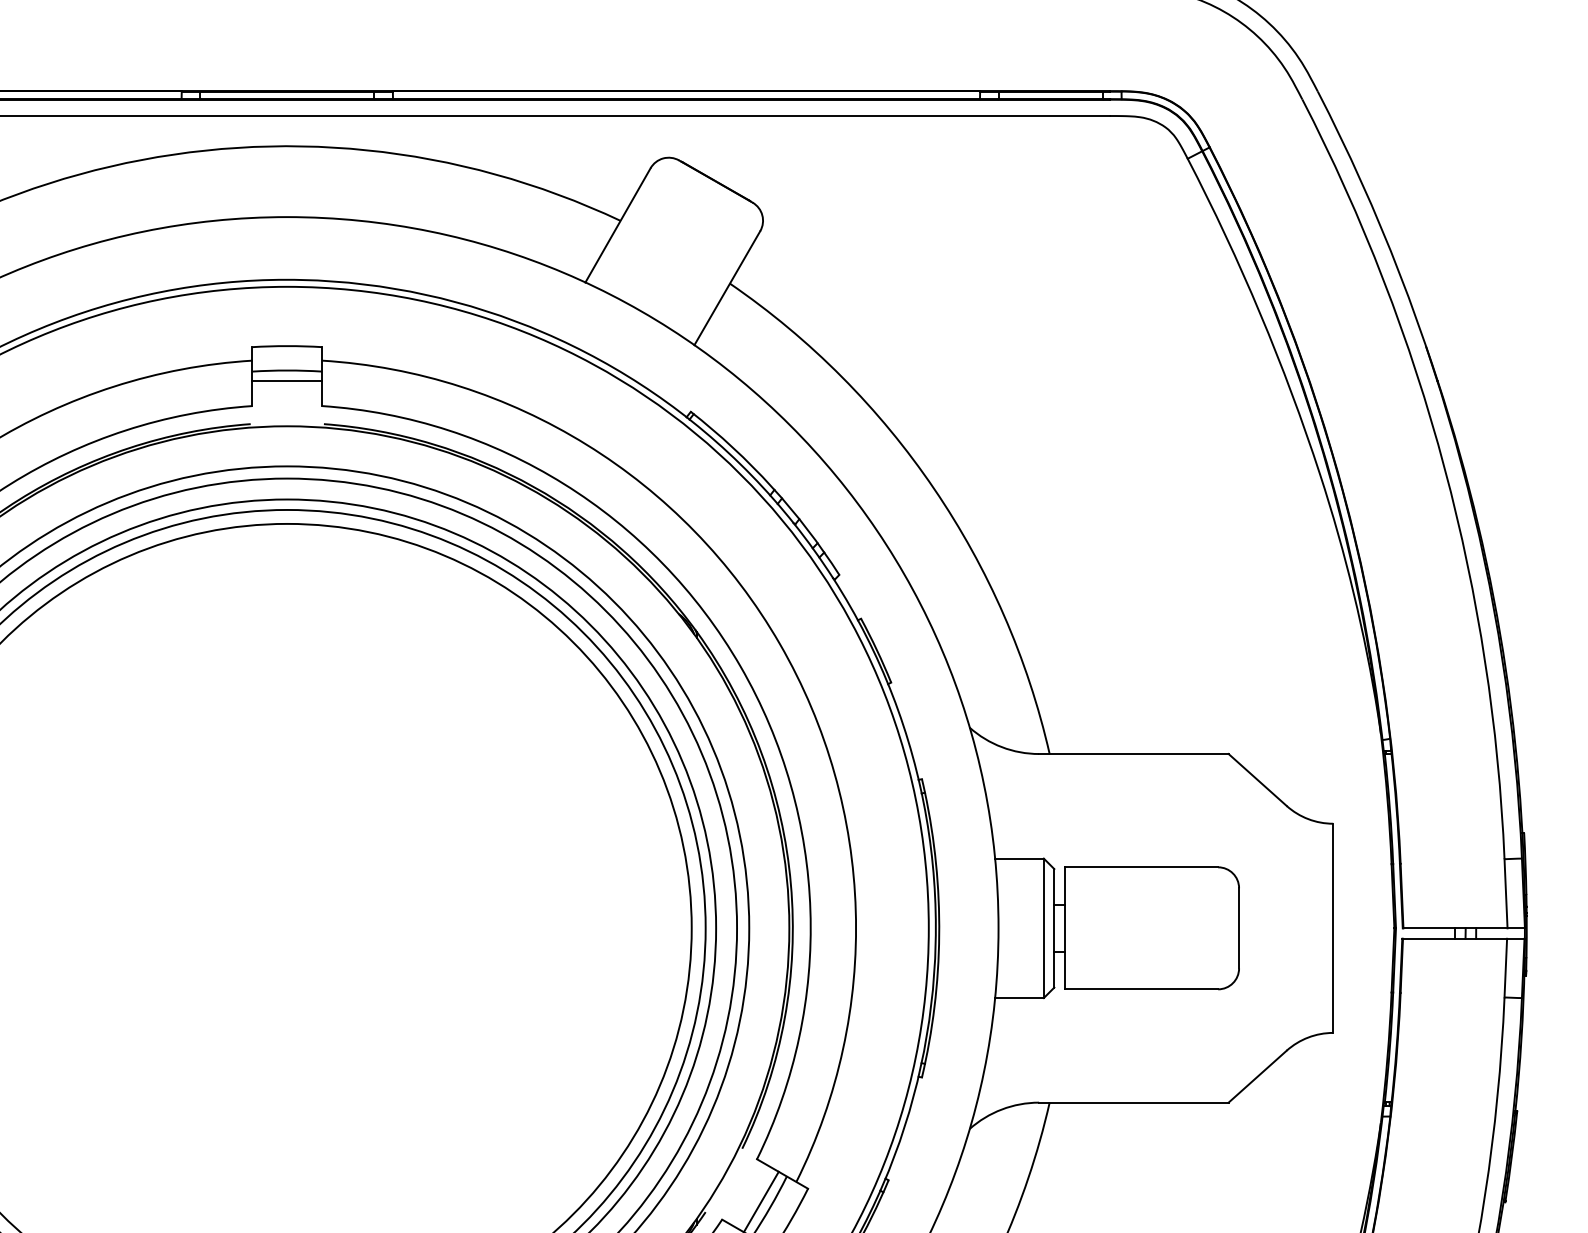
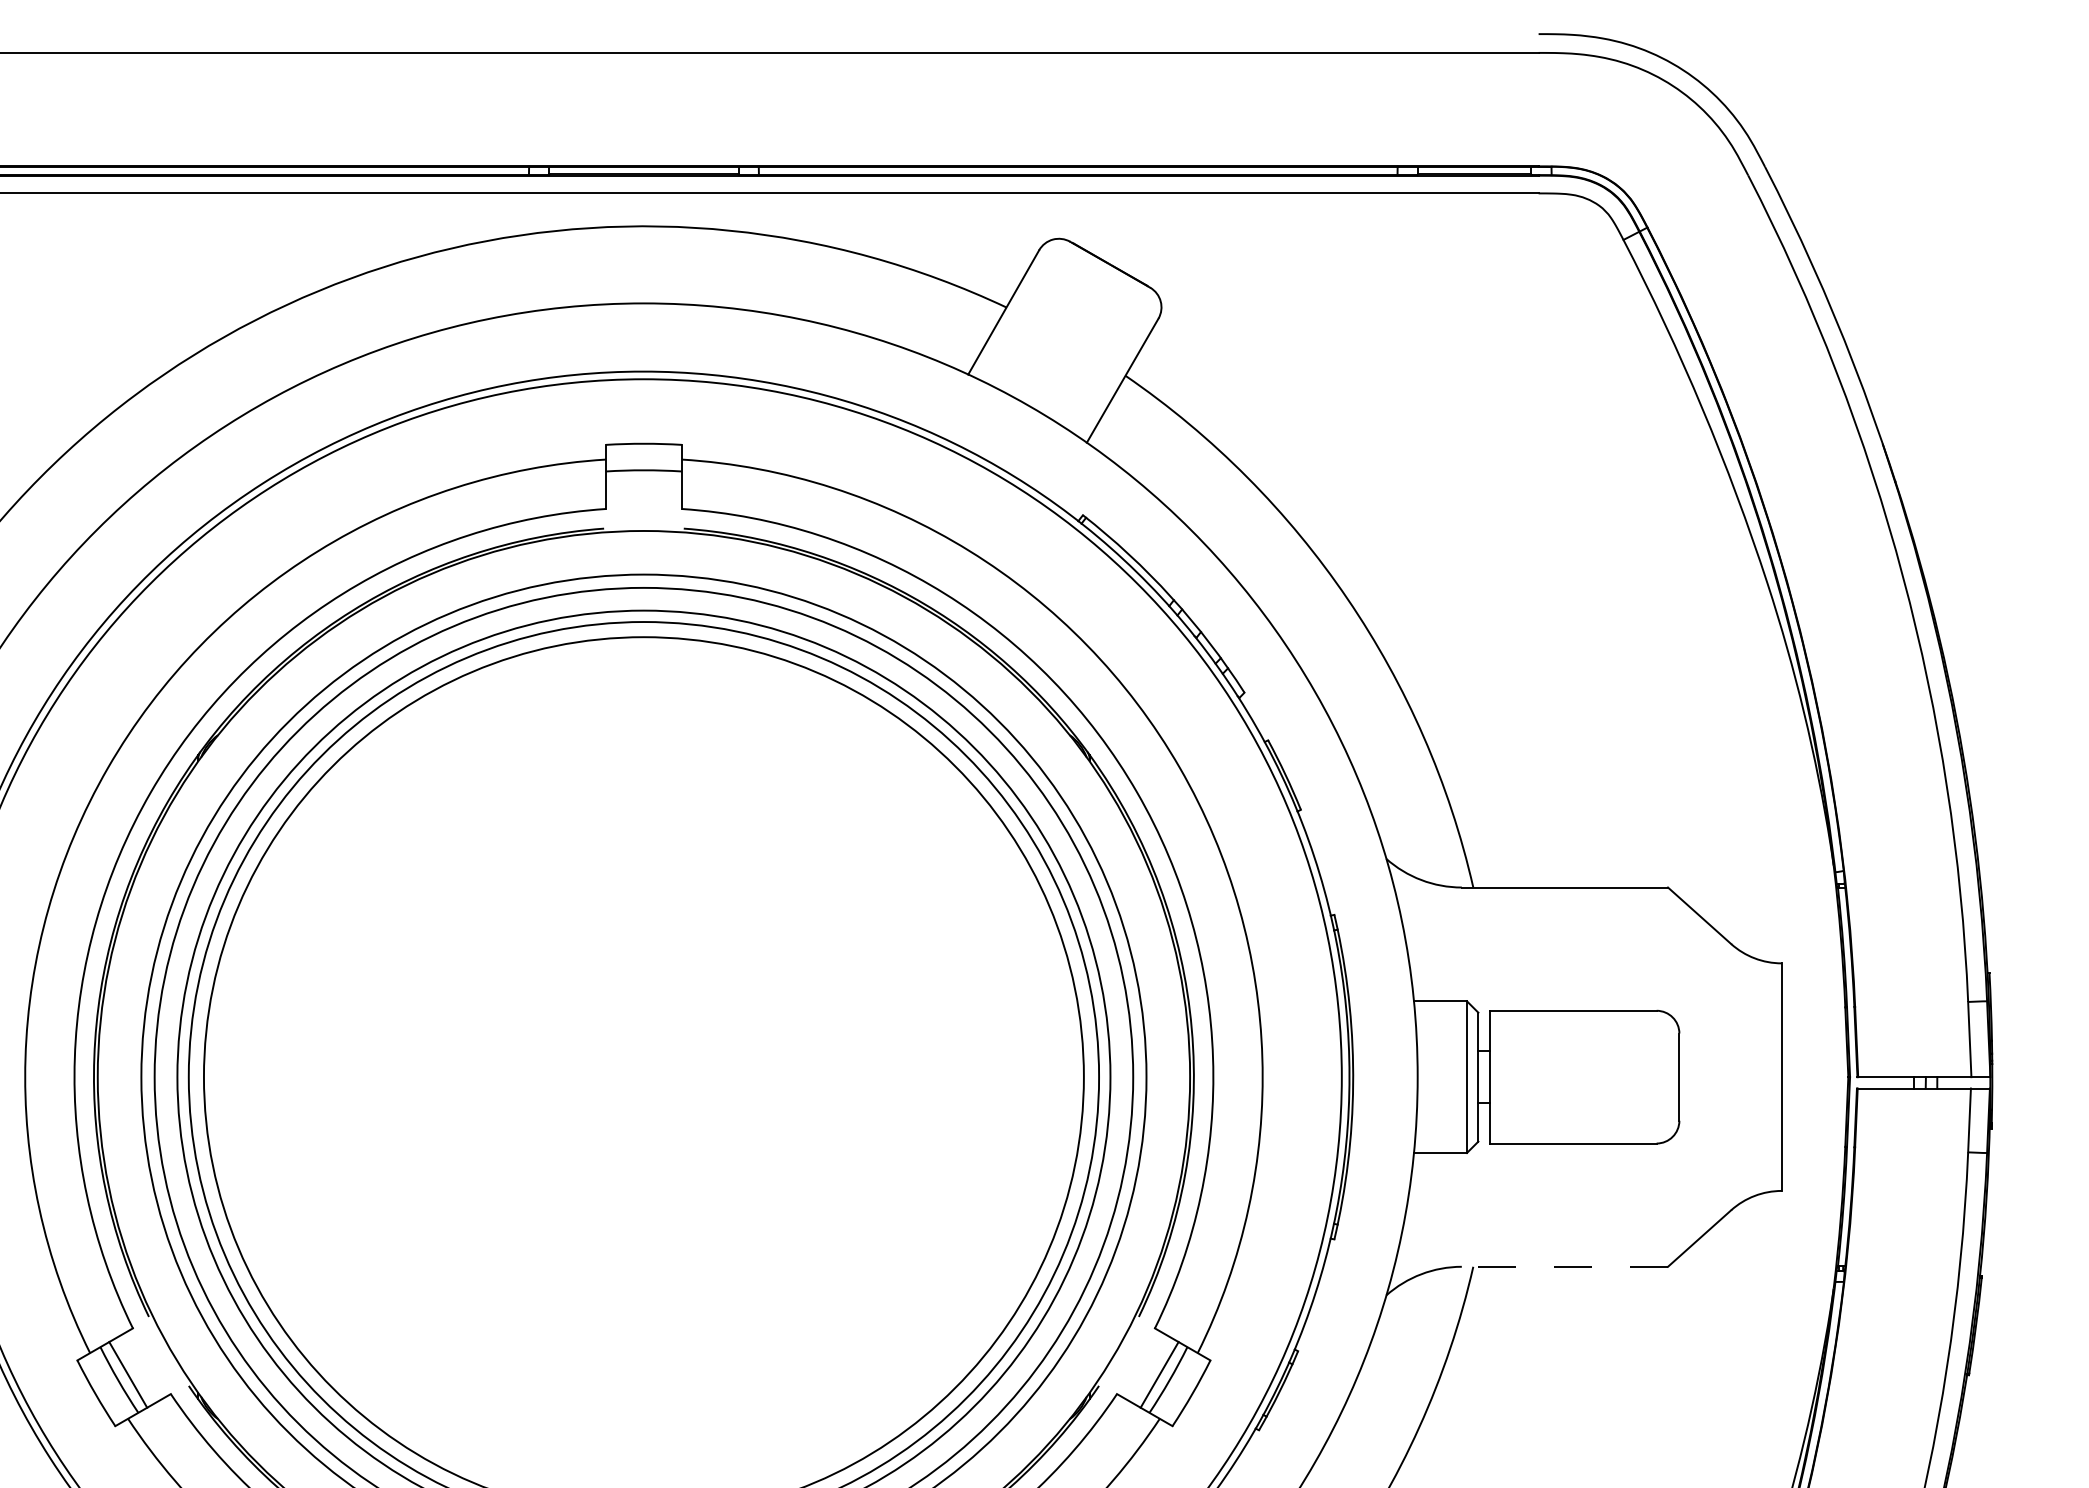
line: (286, 380) -> (643, 481), removed
line: (1133, 1102) -> (1564, 1266), solid -> dashed

